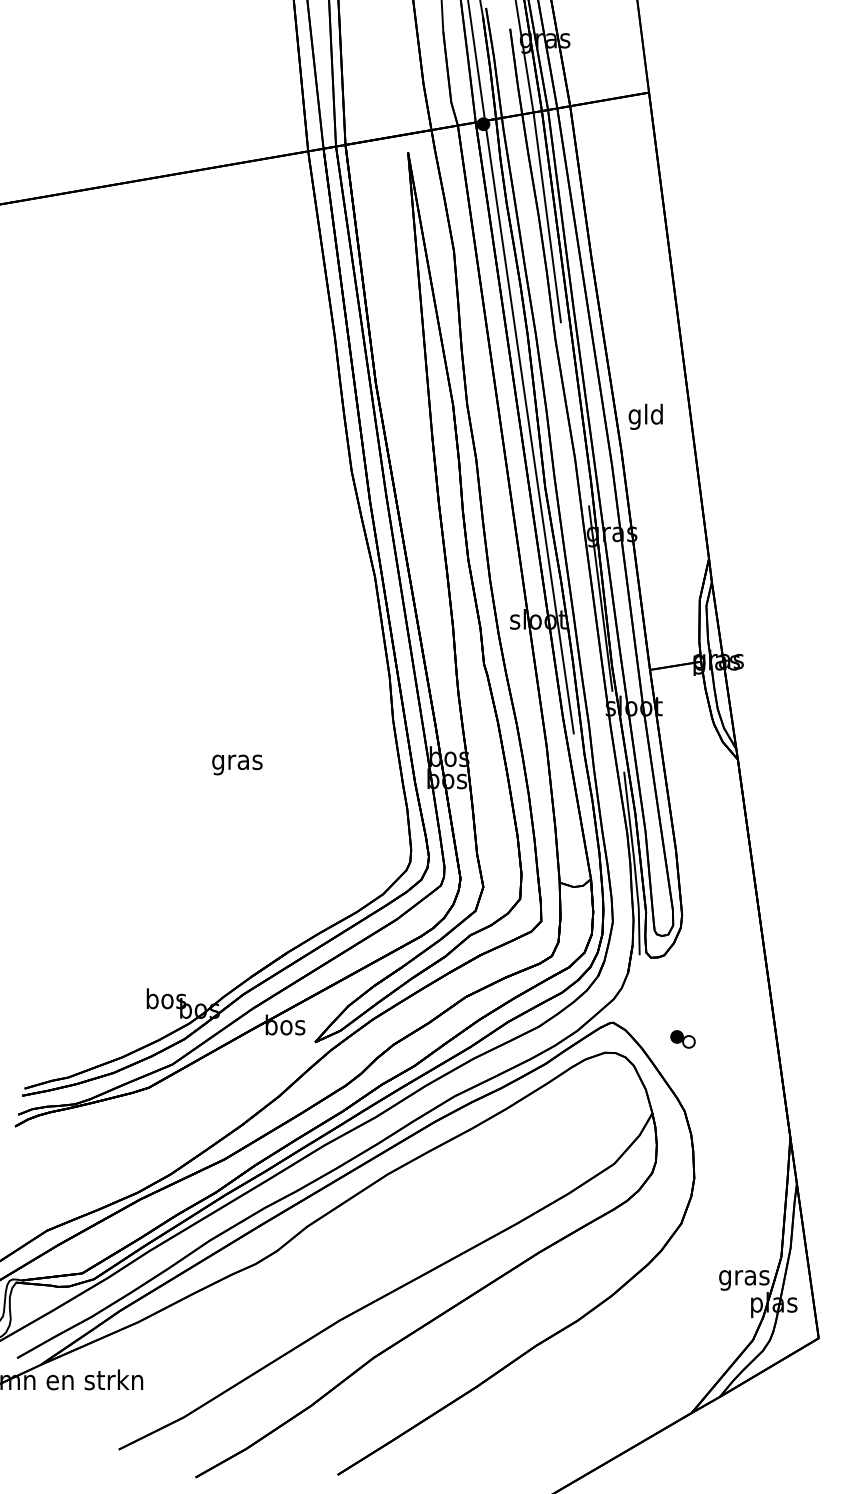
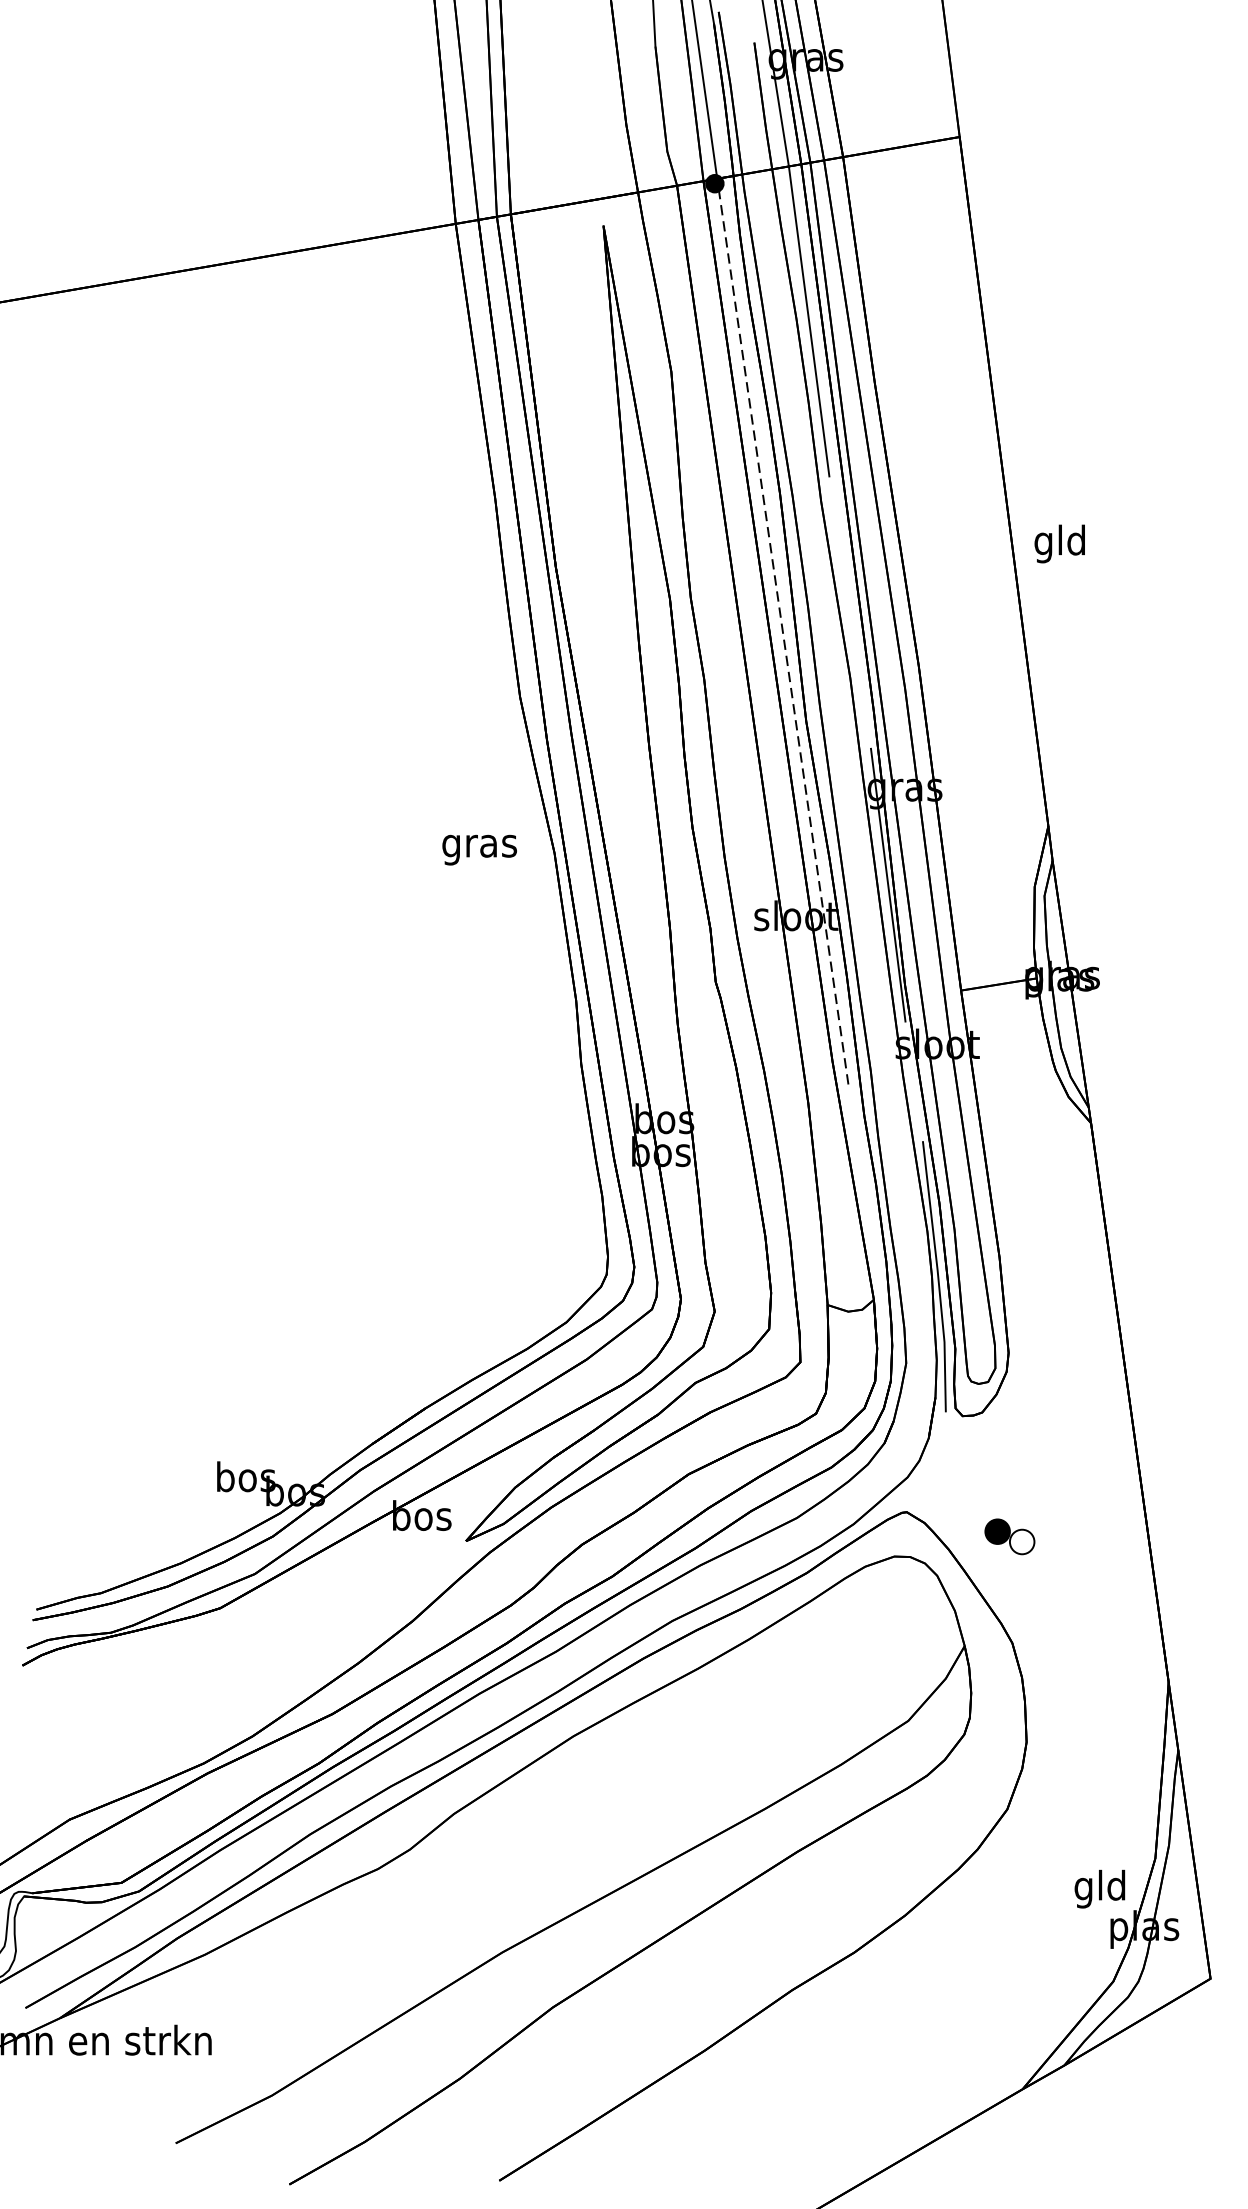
text: (645, 416) -> (1059, 543), moved
line: (529, 426) -> (782, 630), solid -> dashed
text: (237, 764) -> (479, 849), moved
part: (682, 1039) -> (1009, 1536), size x1.4
text: (744, 1277) -> (1100, 1888), gras -> gld

